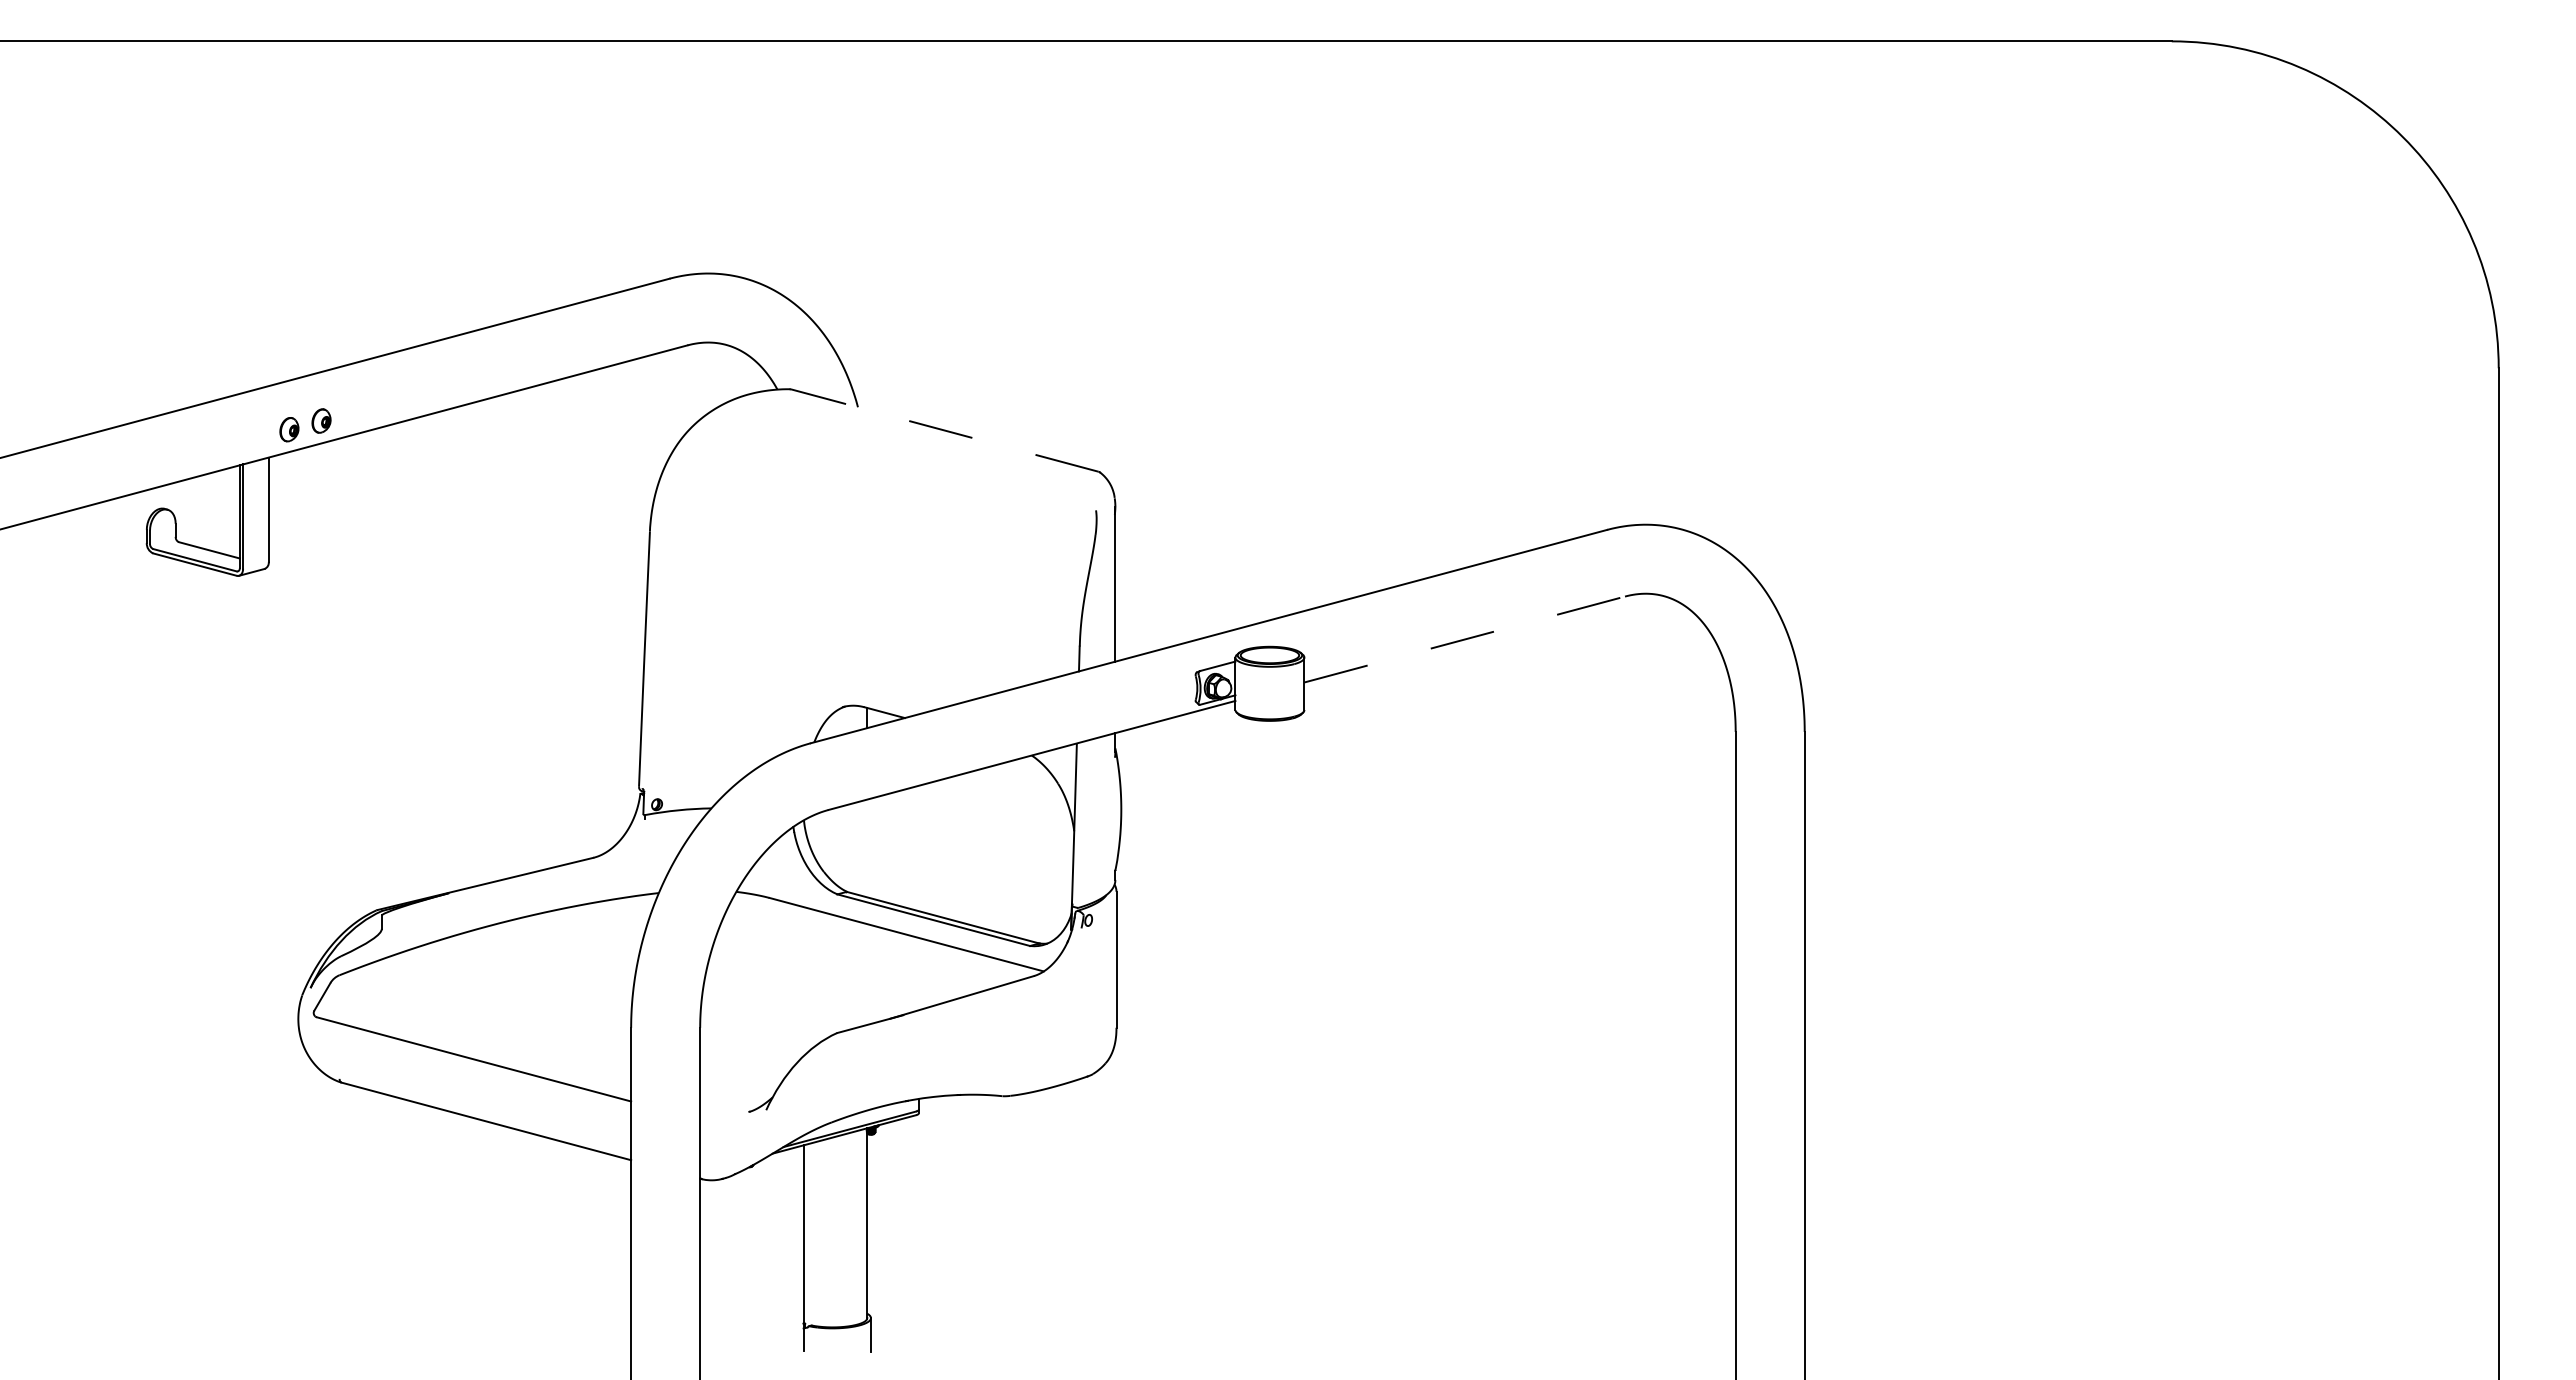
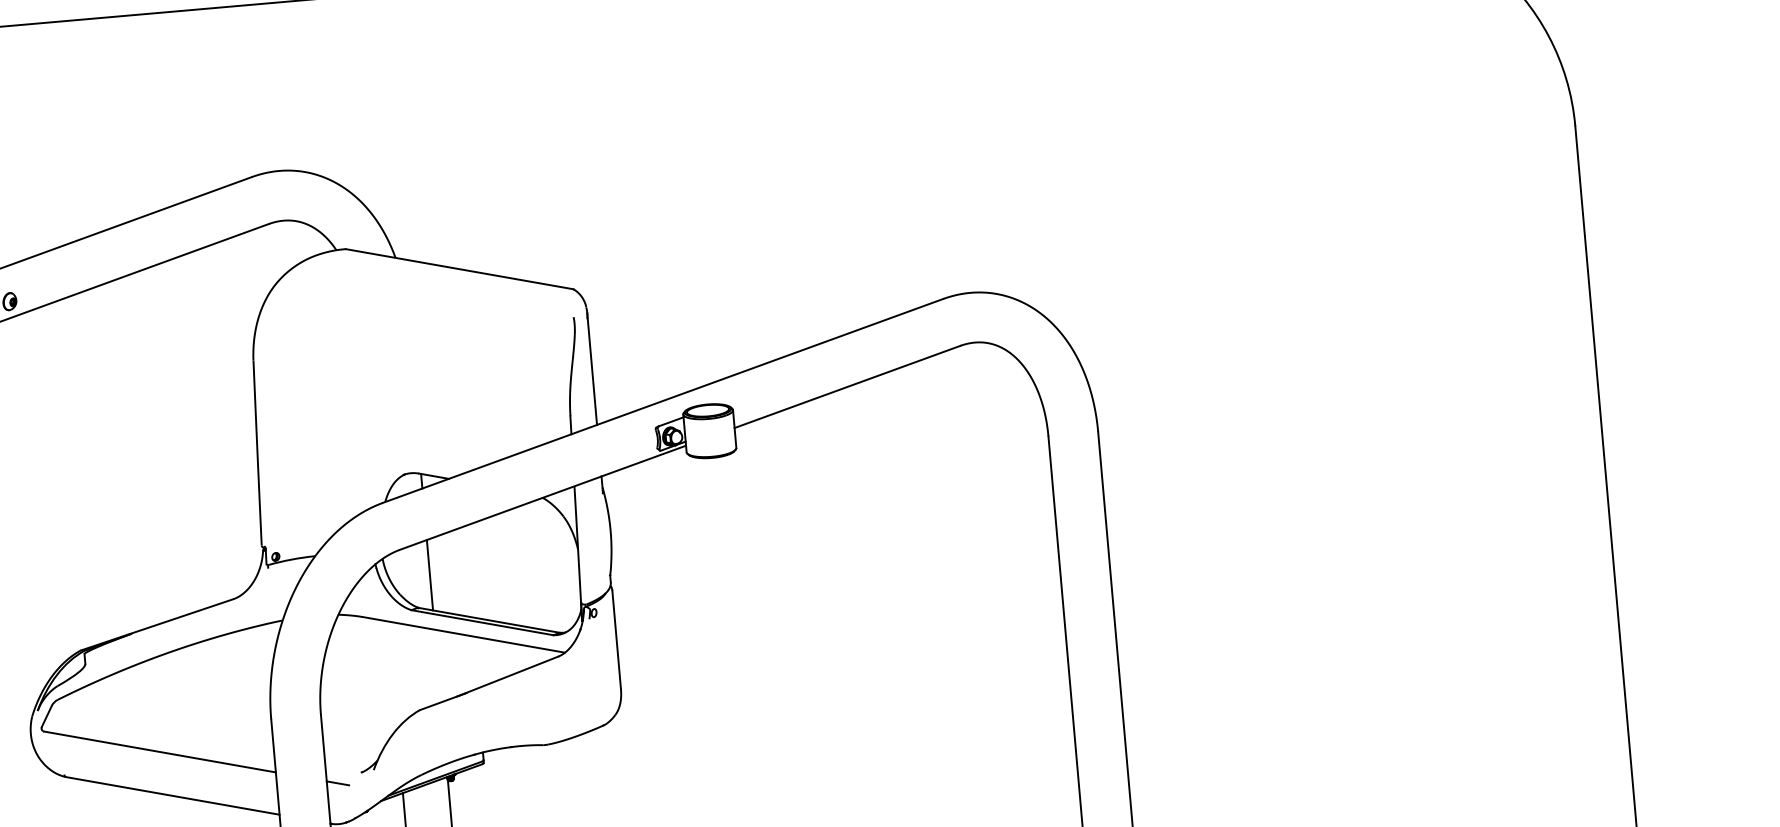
line: (944, 430) -> (459, 269), dashed -> solid
line: (1464, 639) -> (847, 386), dashed -> solid
line: (867, 848) -> (430, 575), added
line: (715, 1124) -> (338, 783), added

